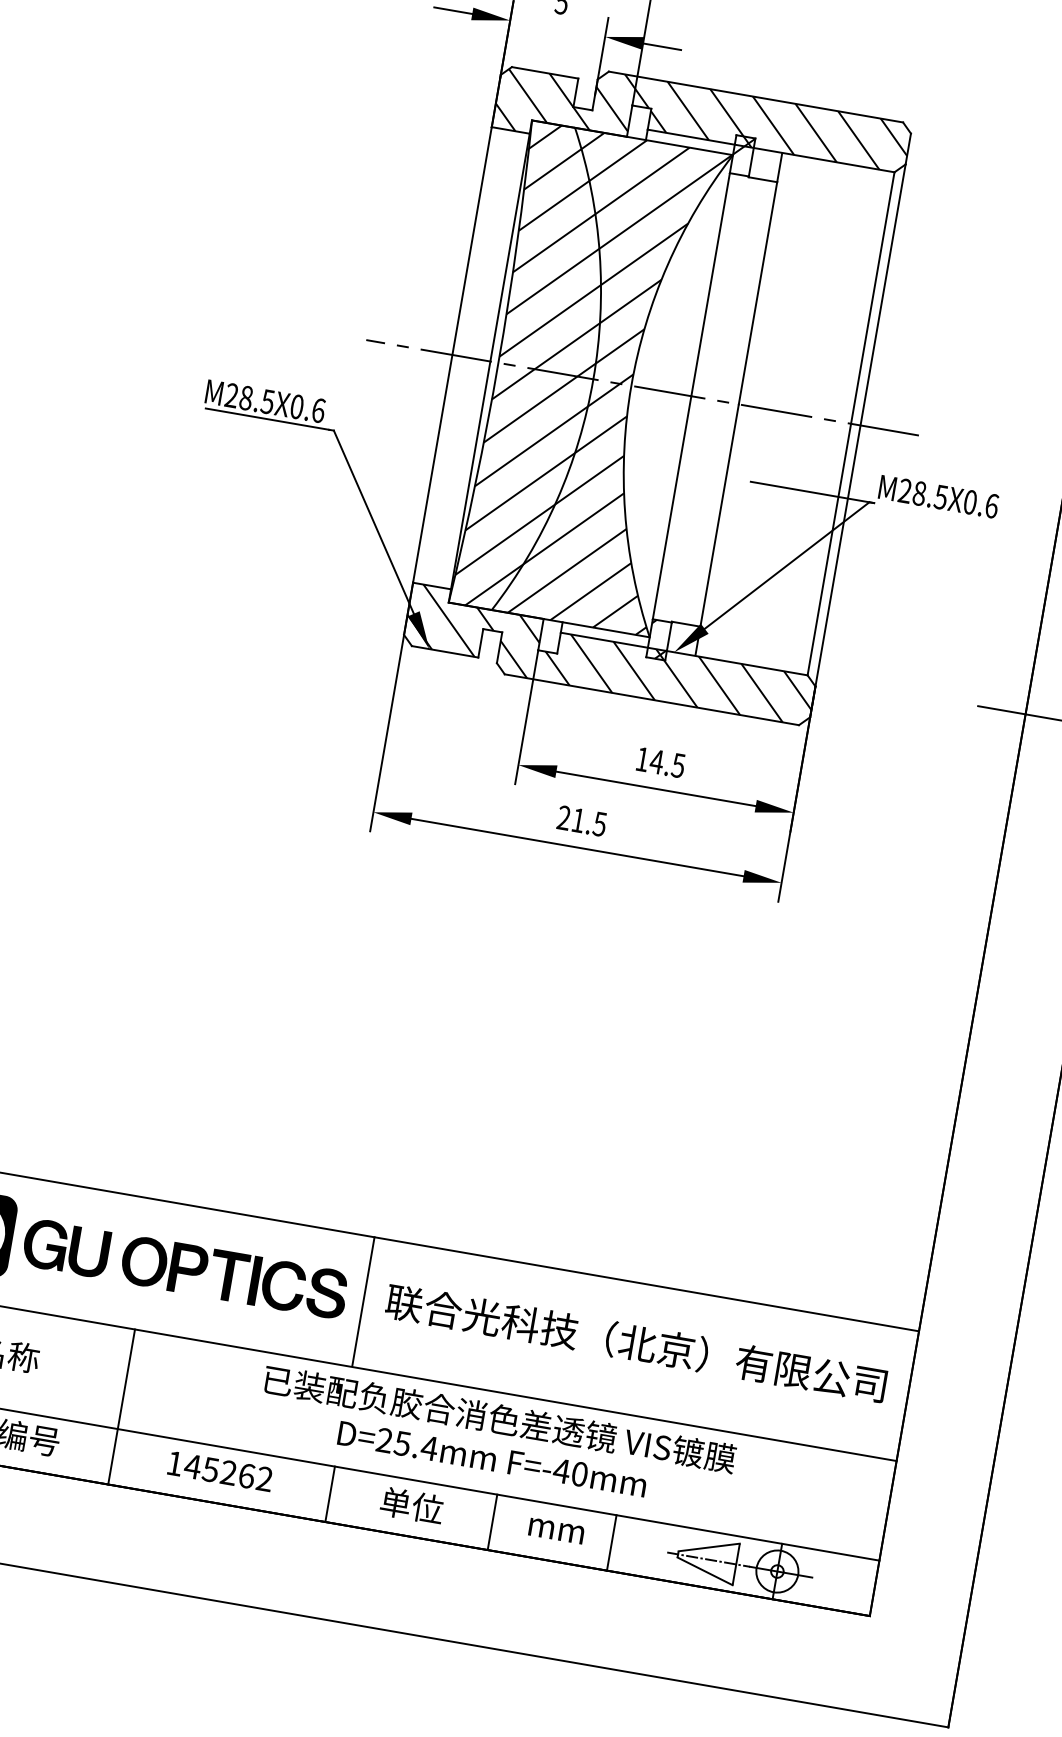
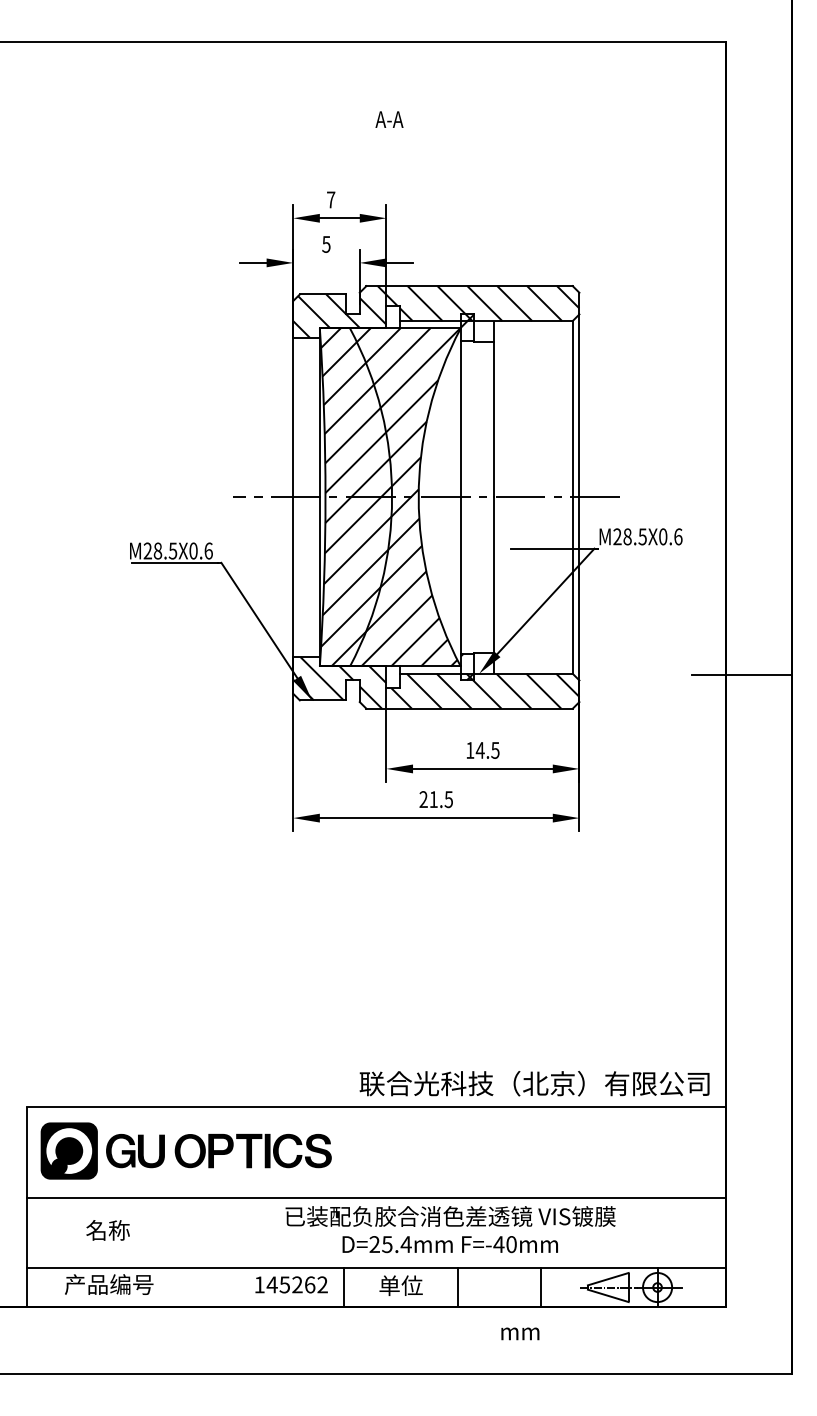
line: (362, 1301) -> (343, 1152), removed
text: (636, 1342) -> (534, 1083), moved
line: (121, 1406) -> (191, 1252), removed
text: (220, 1470) -> (291, 1284), moved
text: (556, 1530) -> (520, 1333), moved

